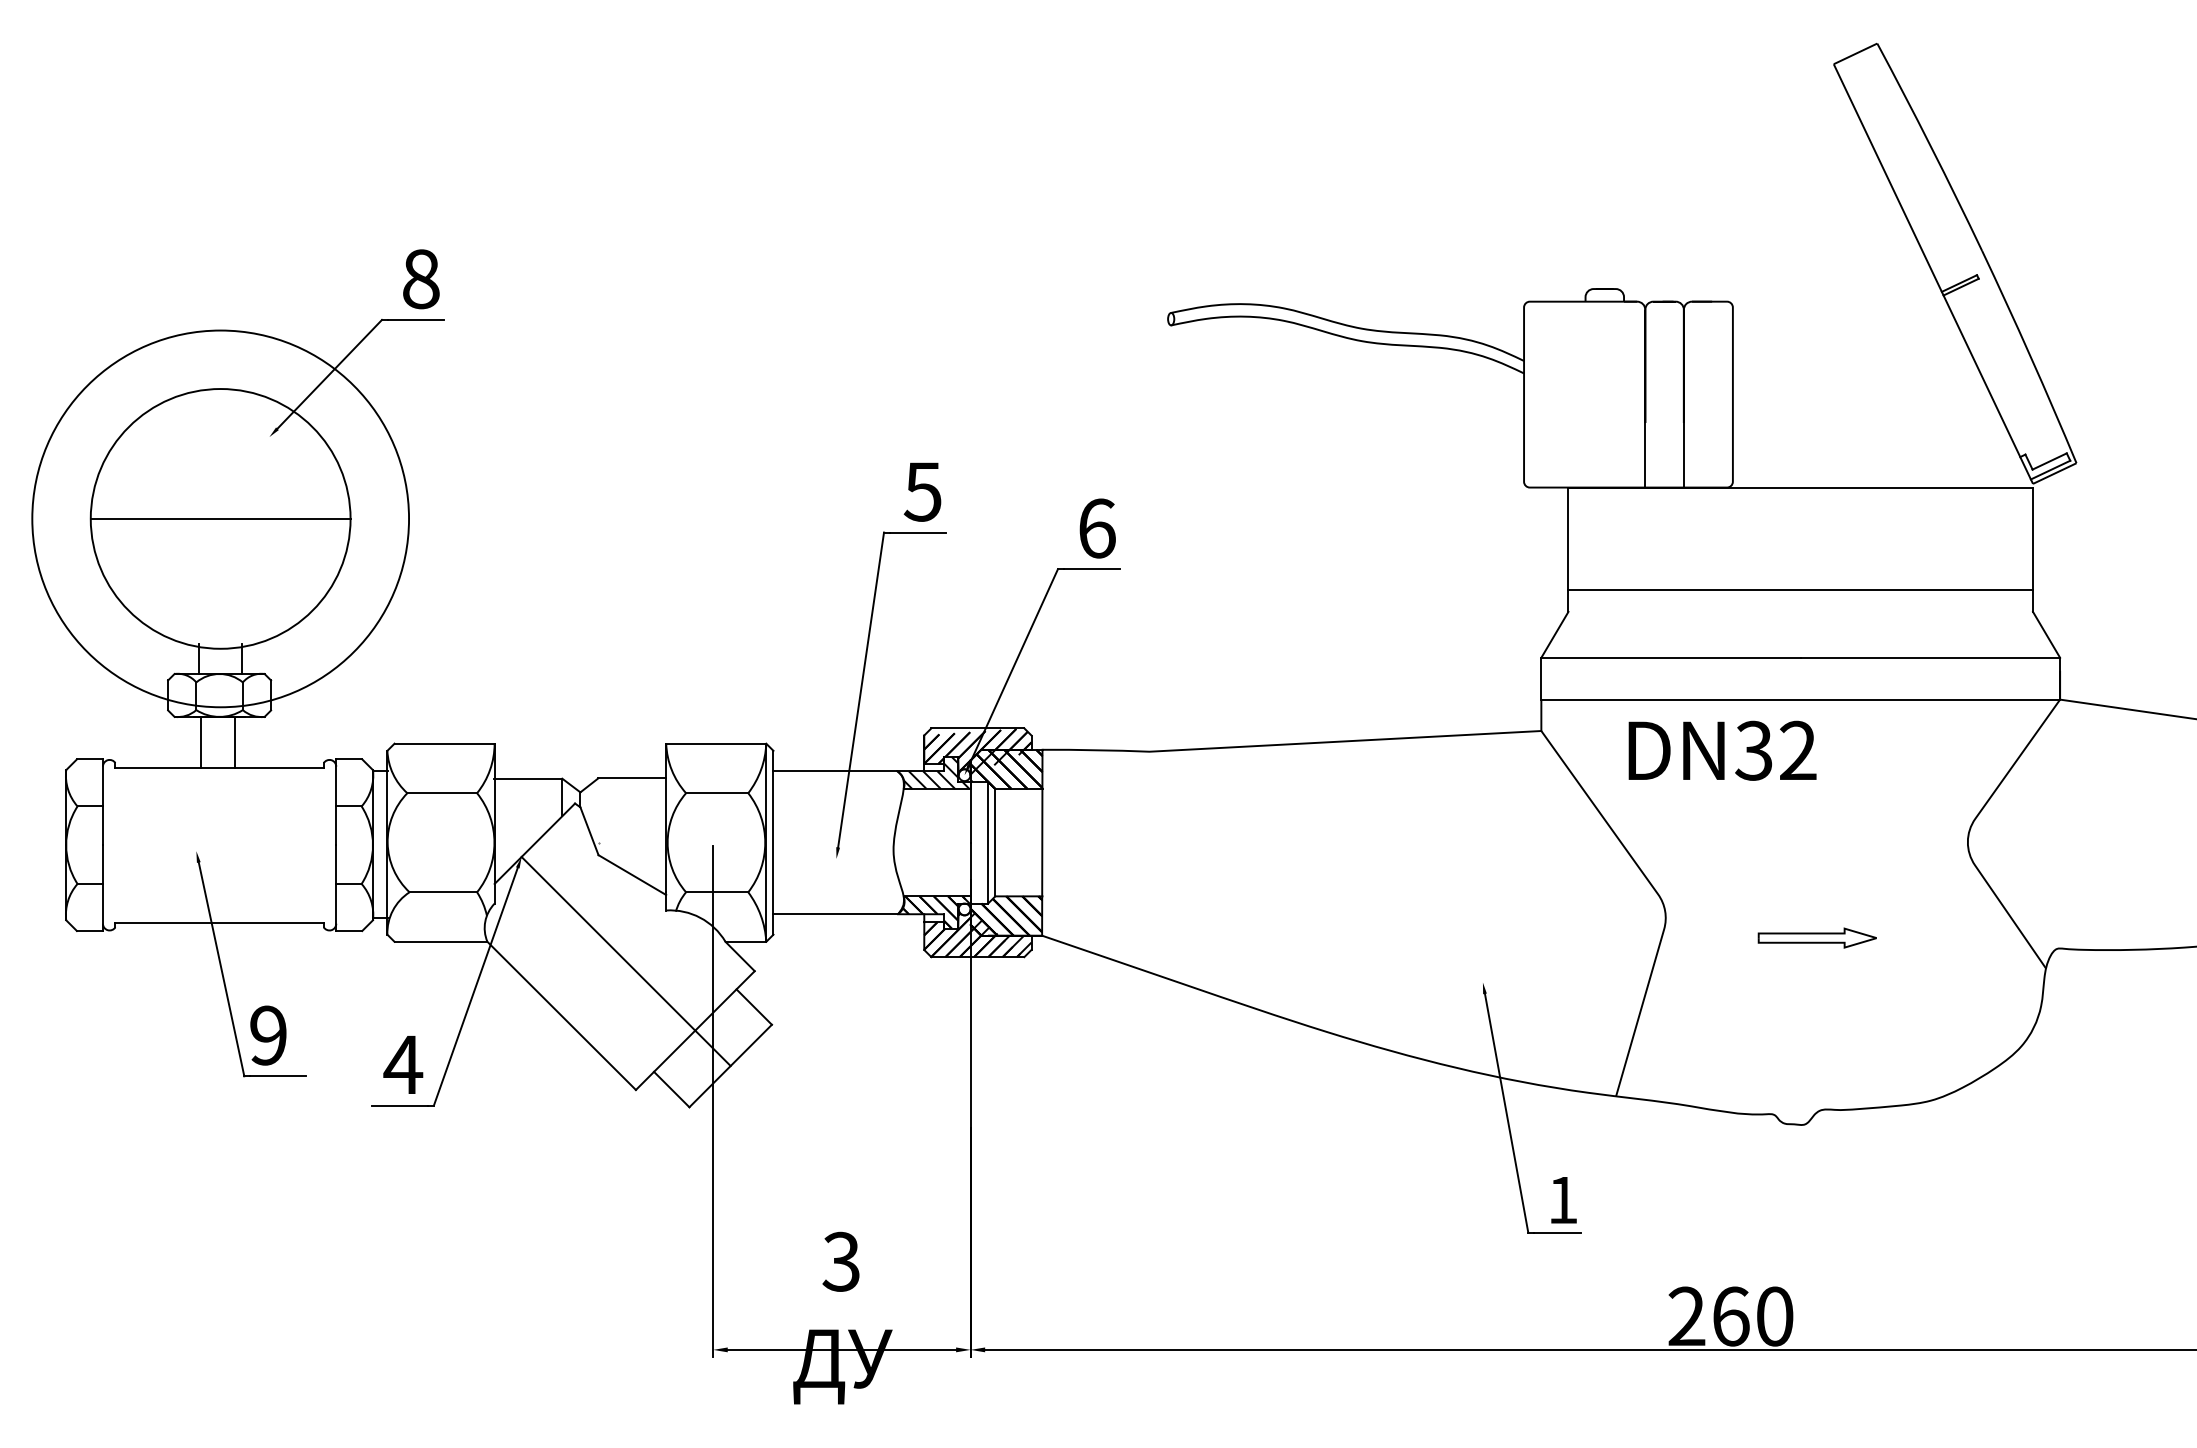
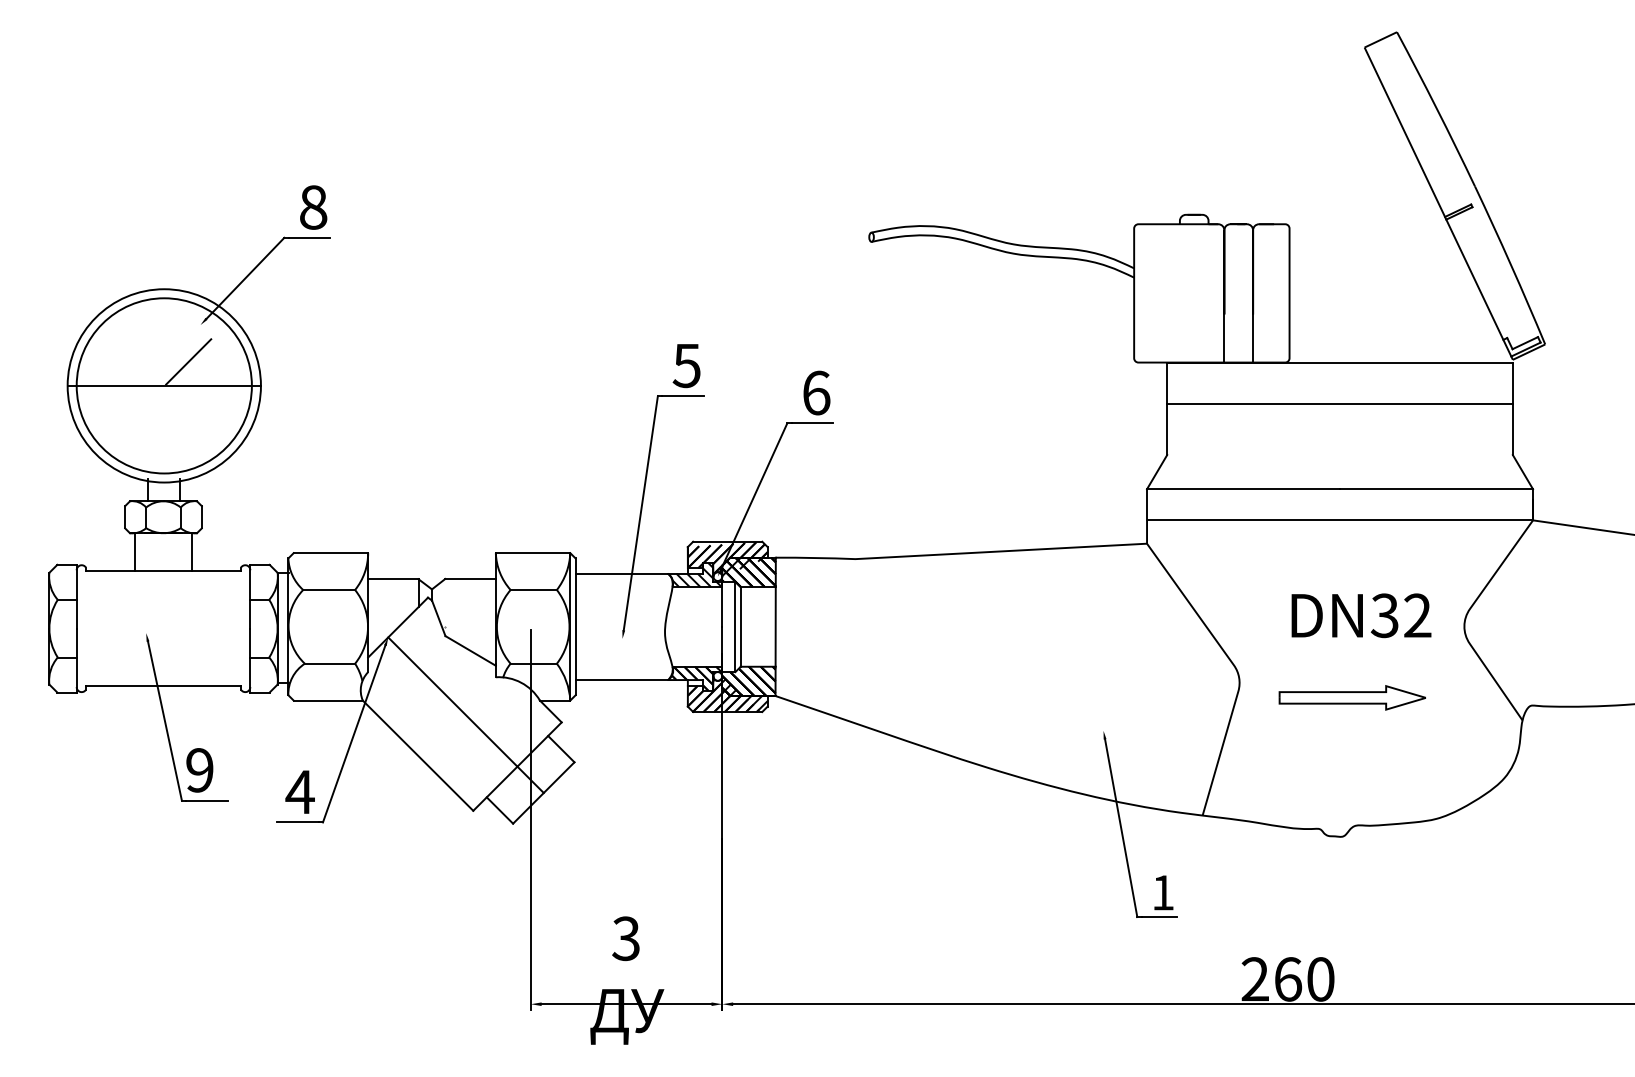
line: (253, 486) -> (188, 361), added
circle: (220, 518) -> (164, 385), size x0.62
line: (1800, 590) -> (1339, 404), moved
line: (201, 741) -> (192, 551), moved
line: (234, 741) -> (134, 551), moved
text: (1722, 750) -> (1361, 615), moved
part: (1817, 937) -> (1352, 697), size x1.67

